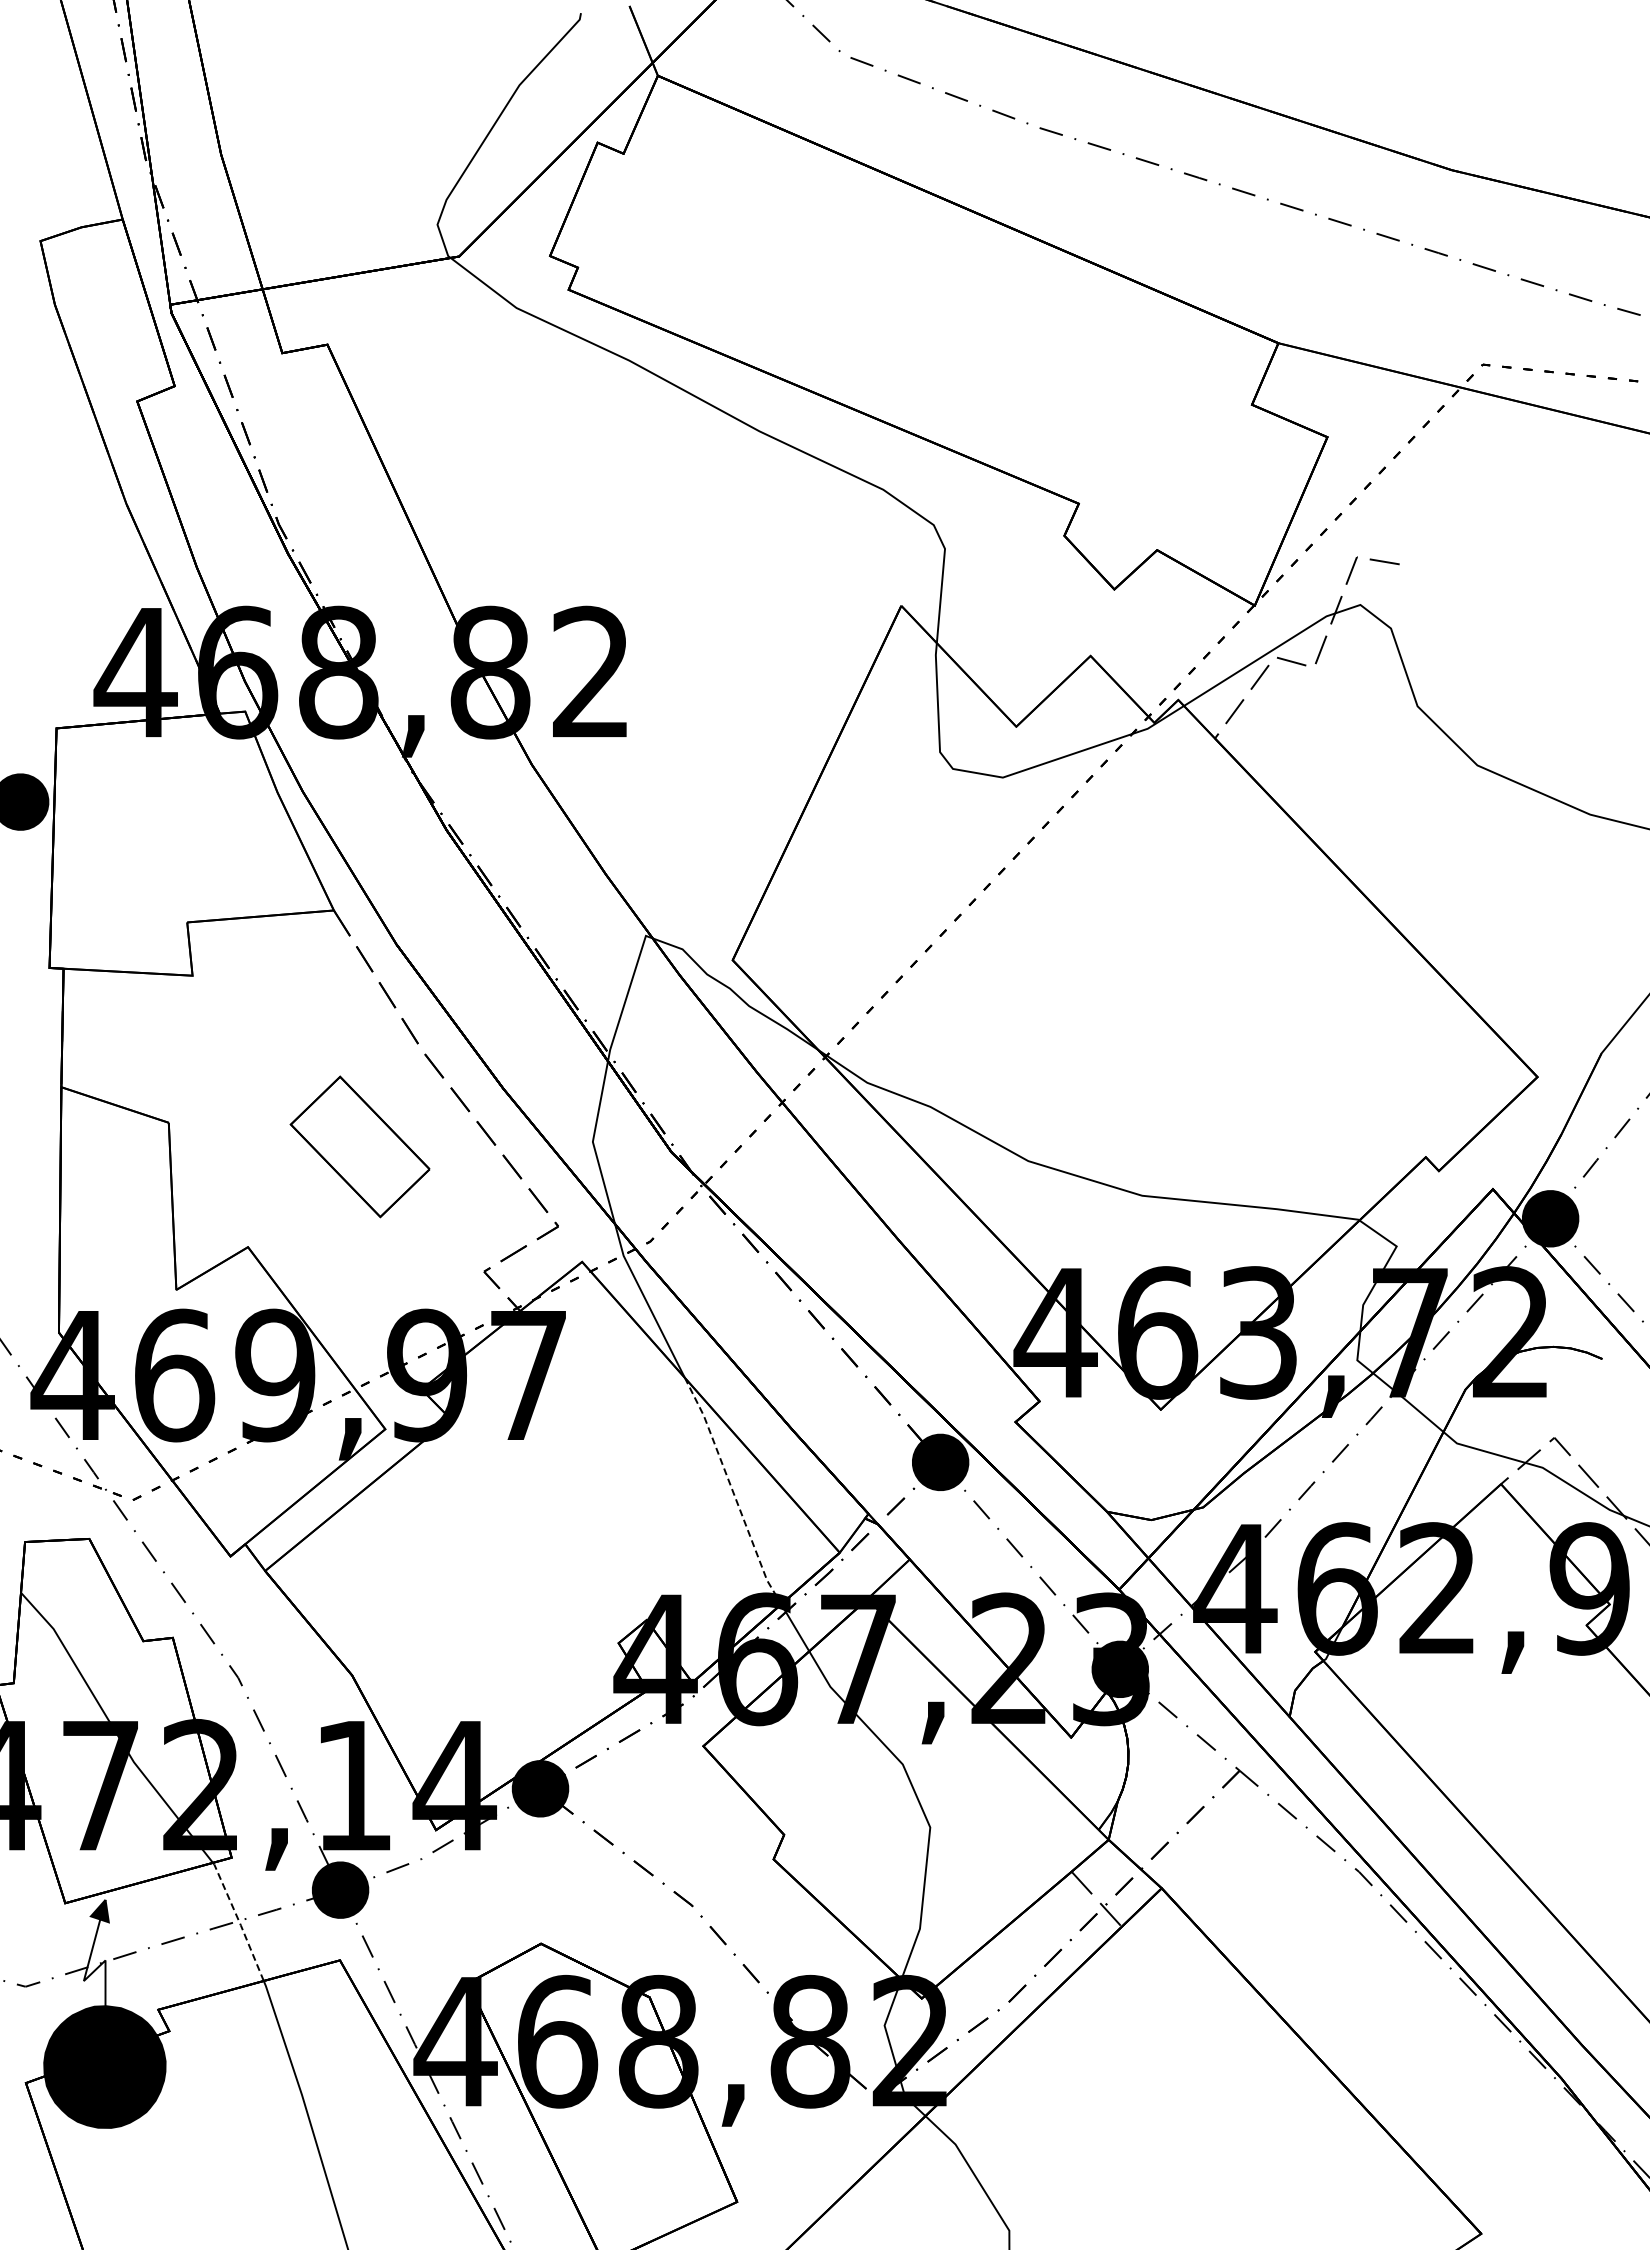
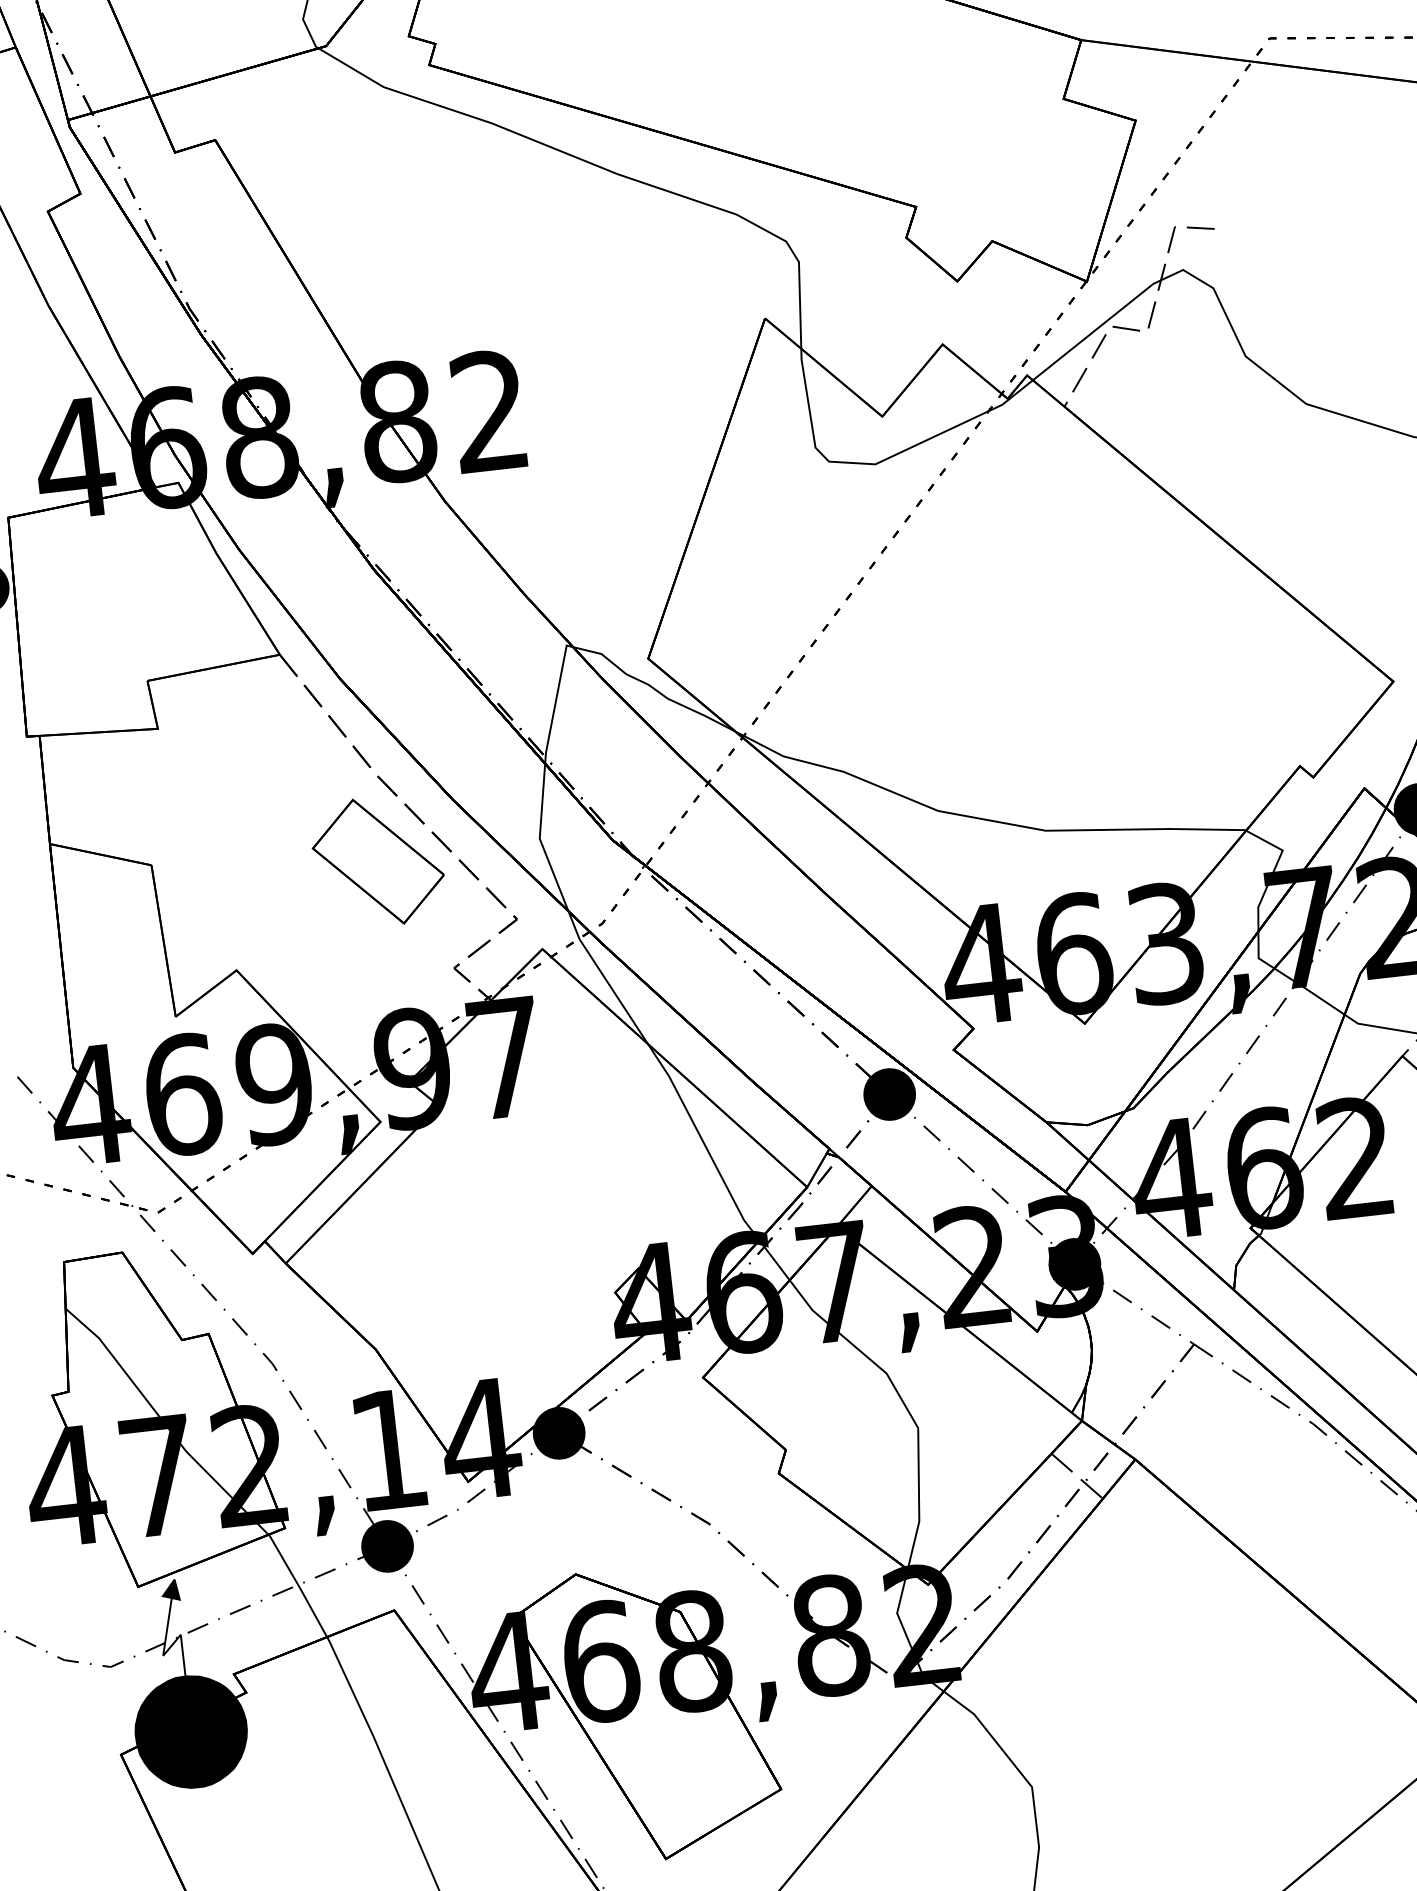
part: (359, 1146) -> (377, 861), moved
line: (732, 1491) -> (703, 1142), dashed -> solid
line: (238, 1920) -> (297, 1584), dashed -> solid

